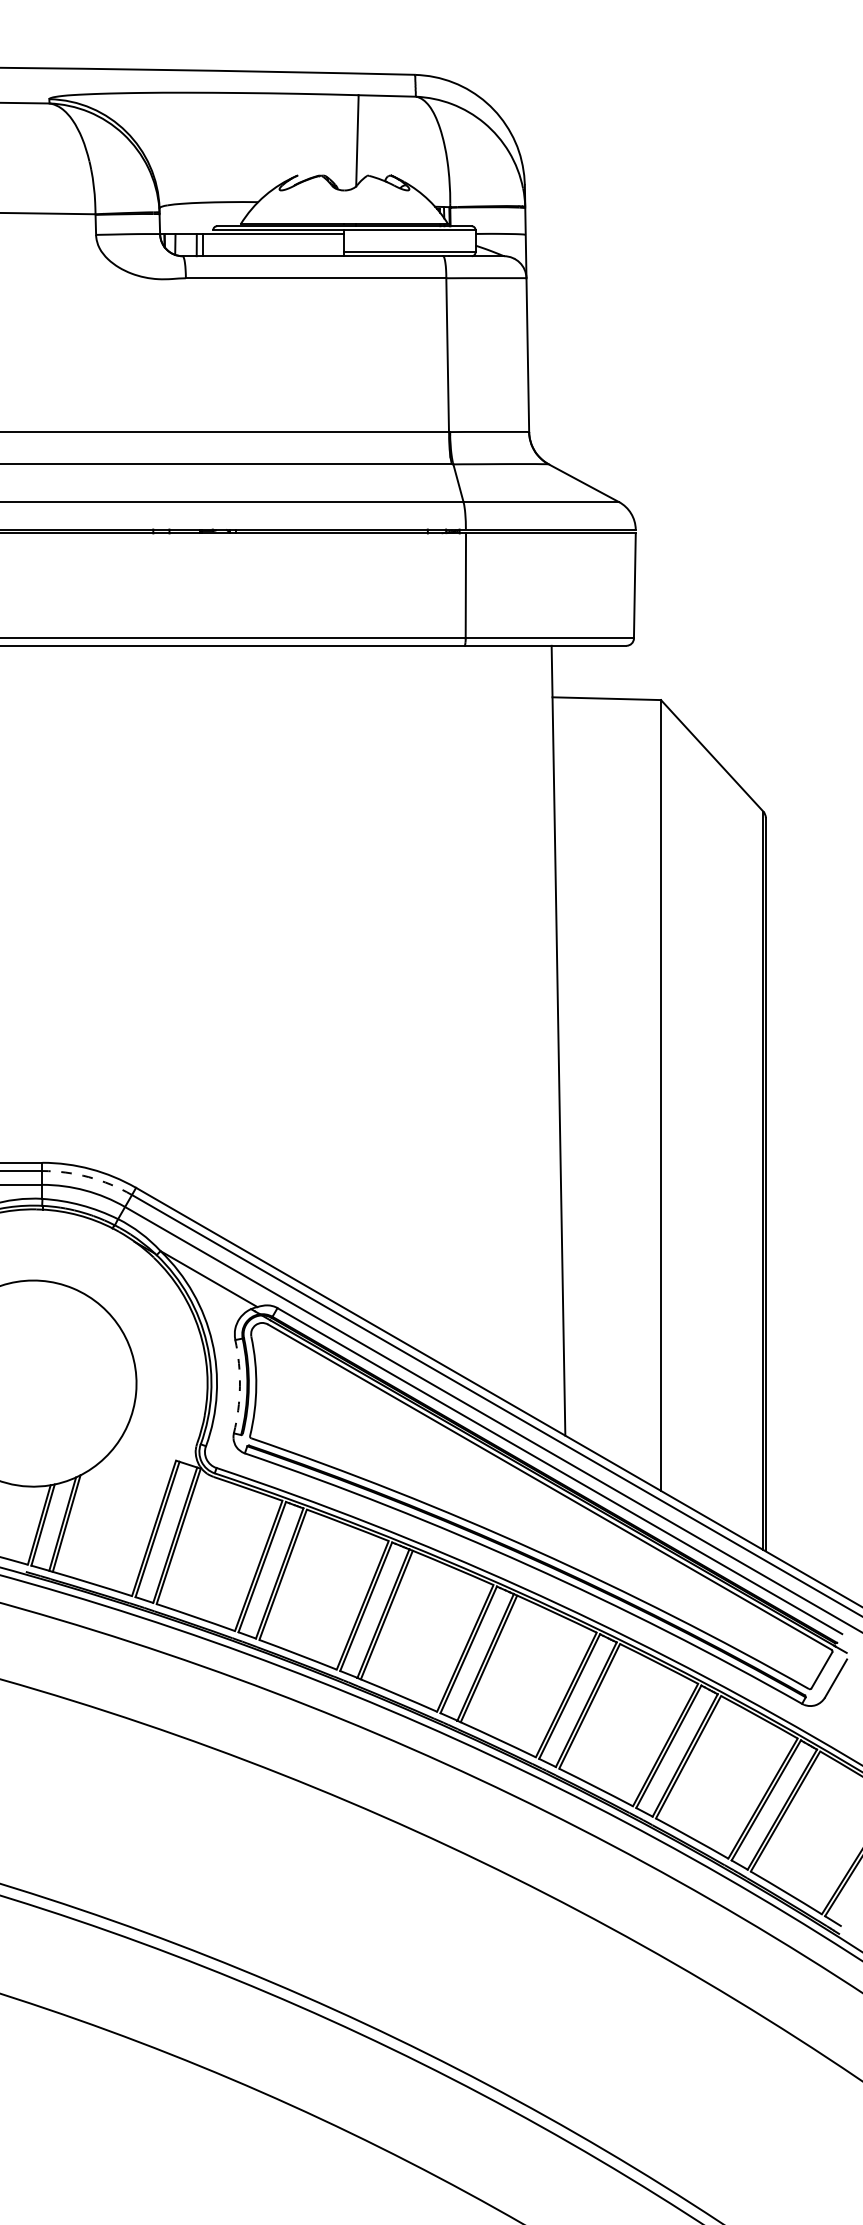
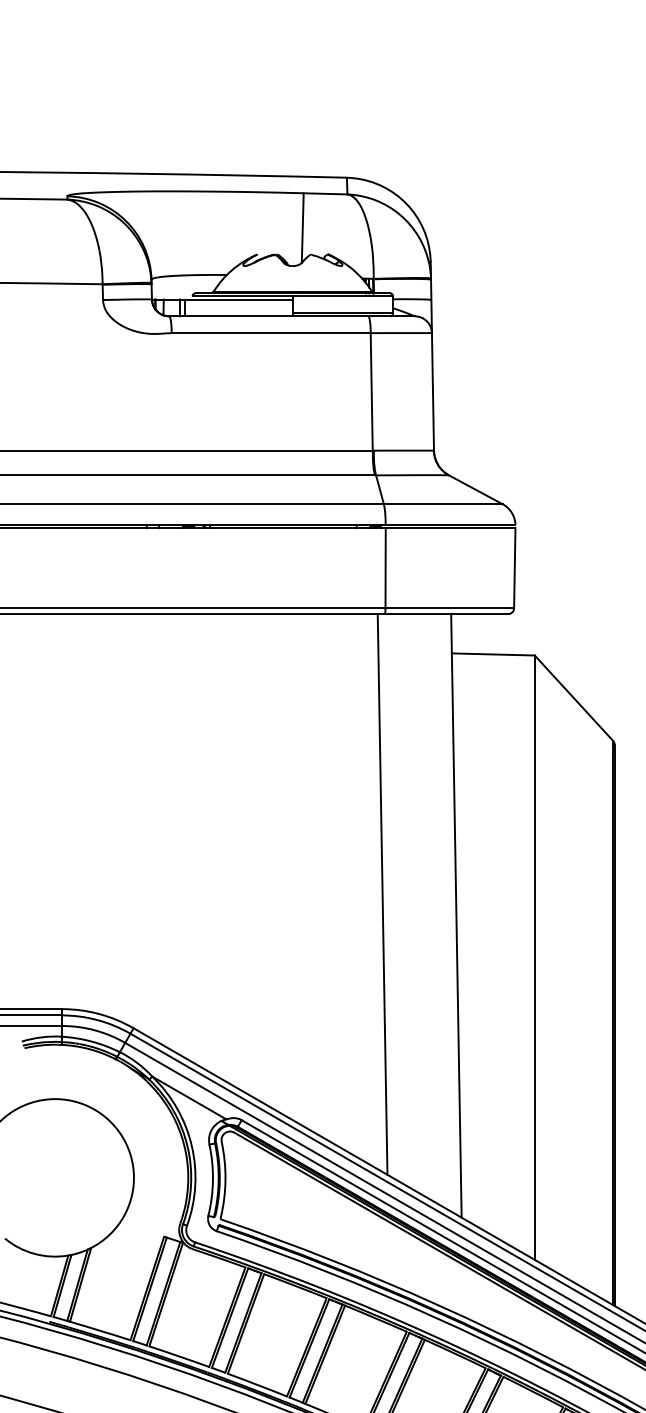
line: (461, 1012) -> (382, 894), added
arc: (88, 1177) -> (97, 1020), dashed -> solid
arc: (239, 1386) -> (212, 1180), dashed -> solid

